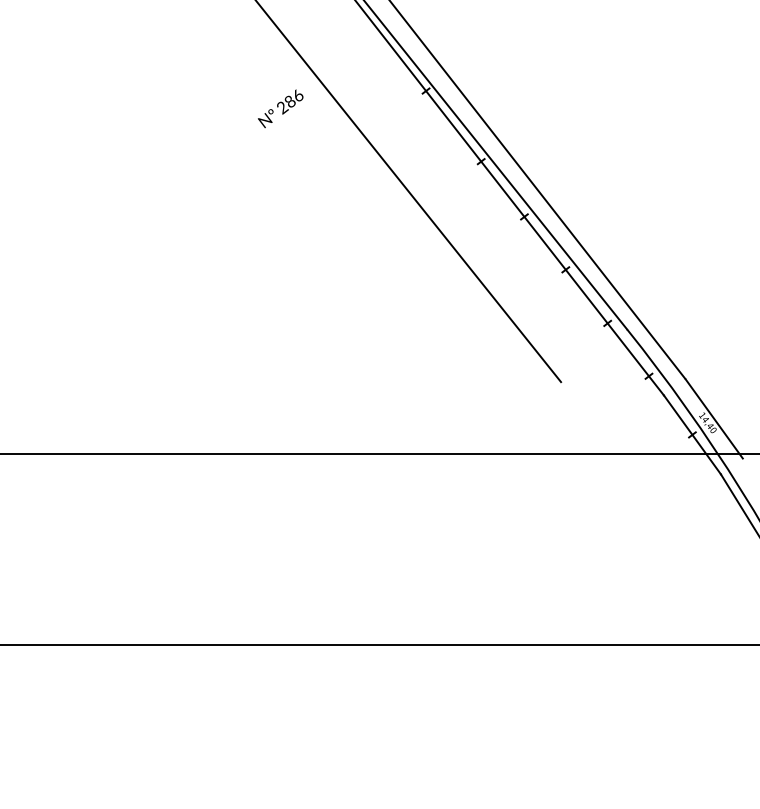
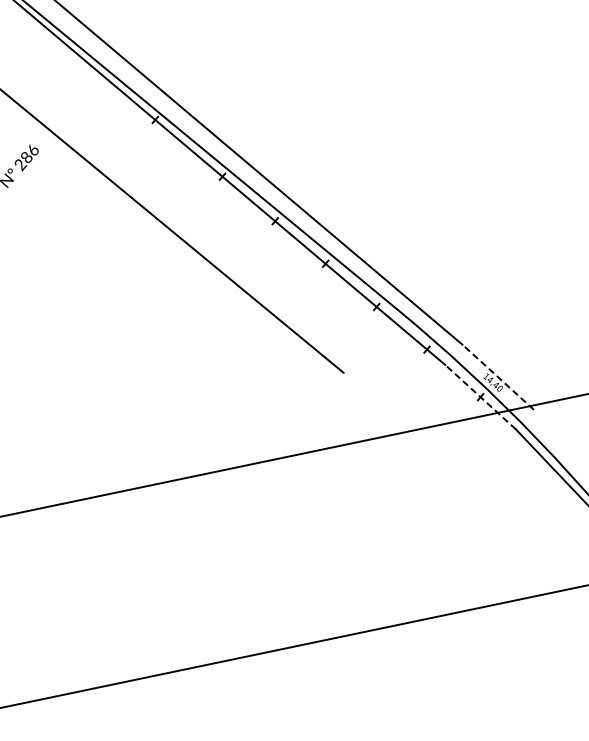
line: (714, 419) -> (498, 377), solid -> dashed
line: (692, 434) -> (480, 396), solid -> dashed

